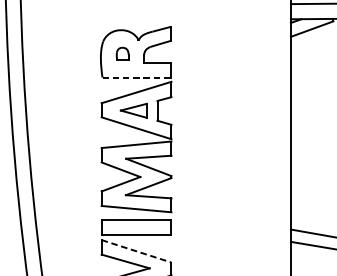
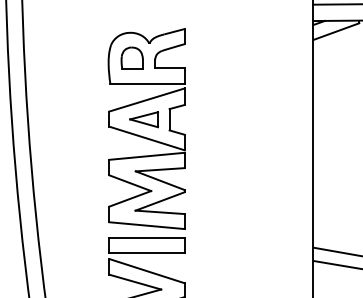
part: (122, 53) -> (131, 57), size x1.67
line: (137, 77) -> (148, 83), dashed -> solid
line: (136, 251) -> (147, 271), dashed -> solid

